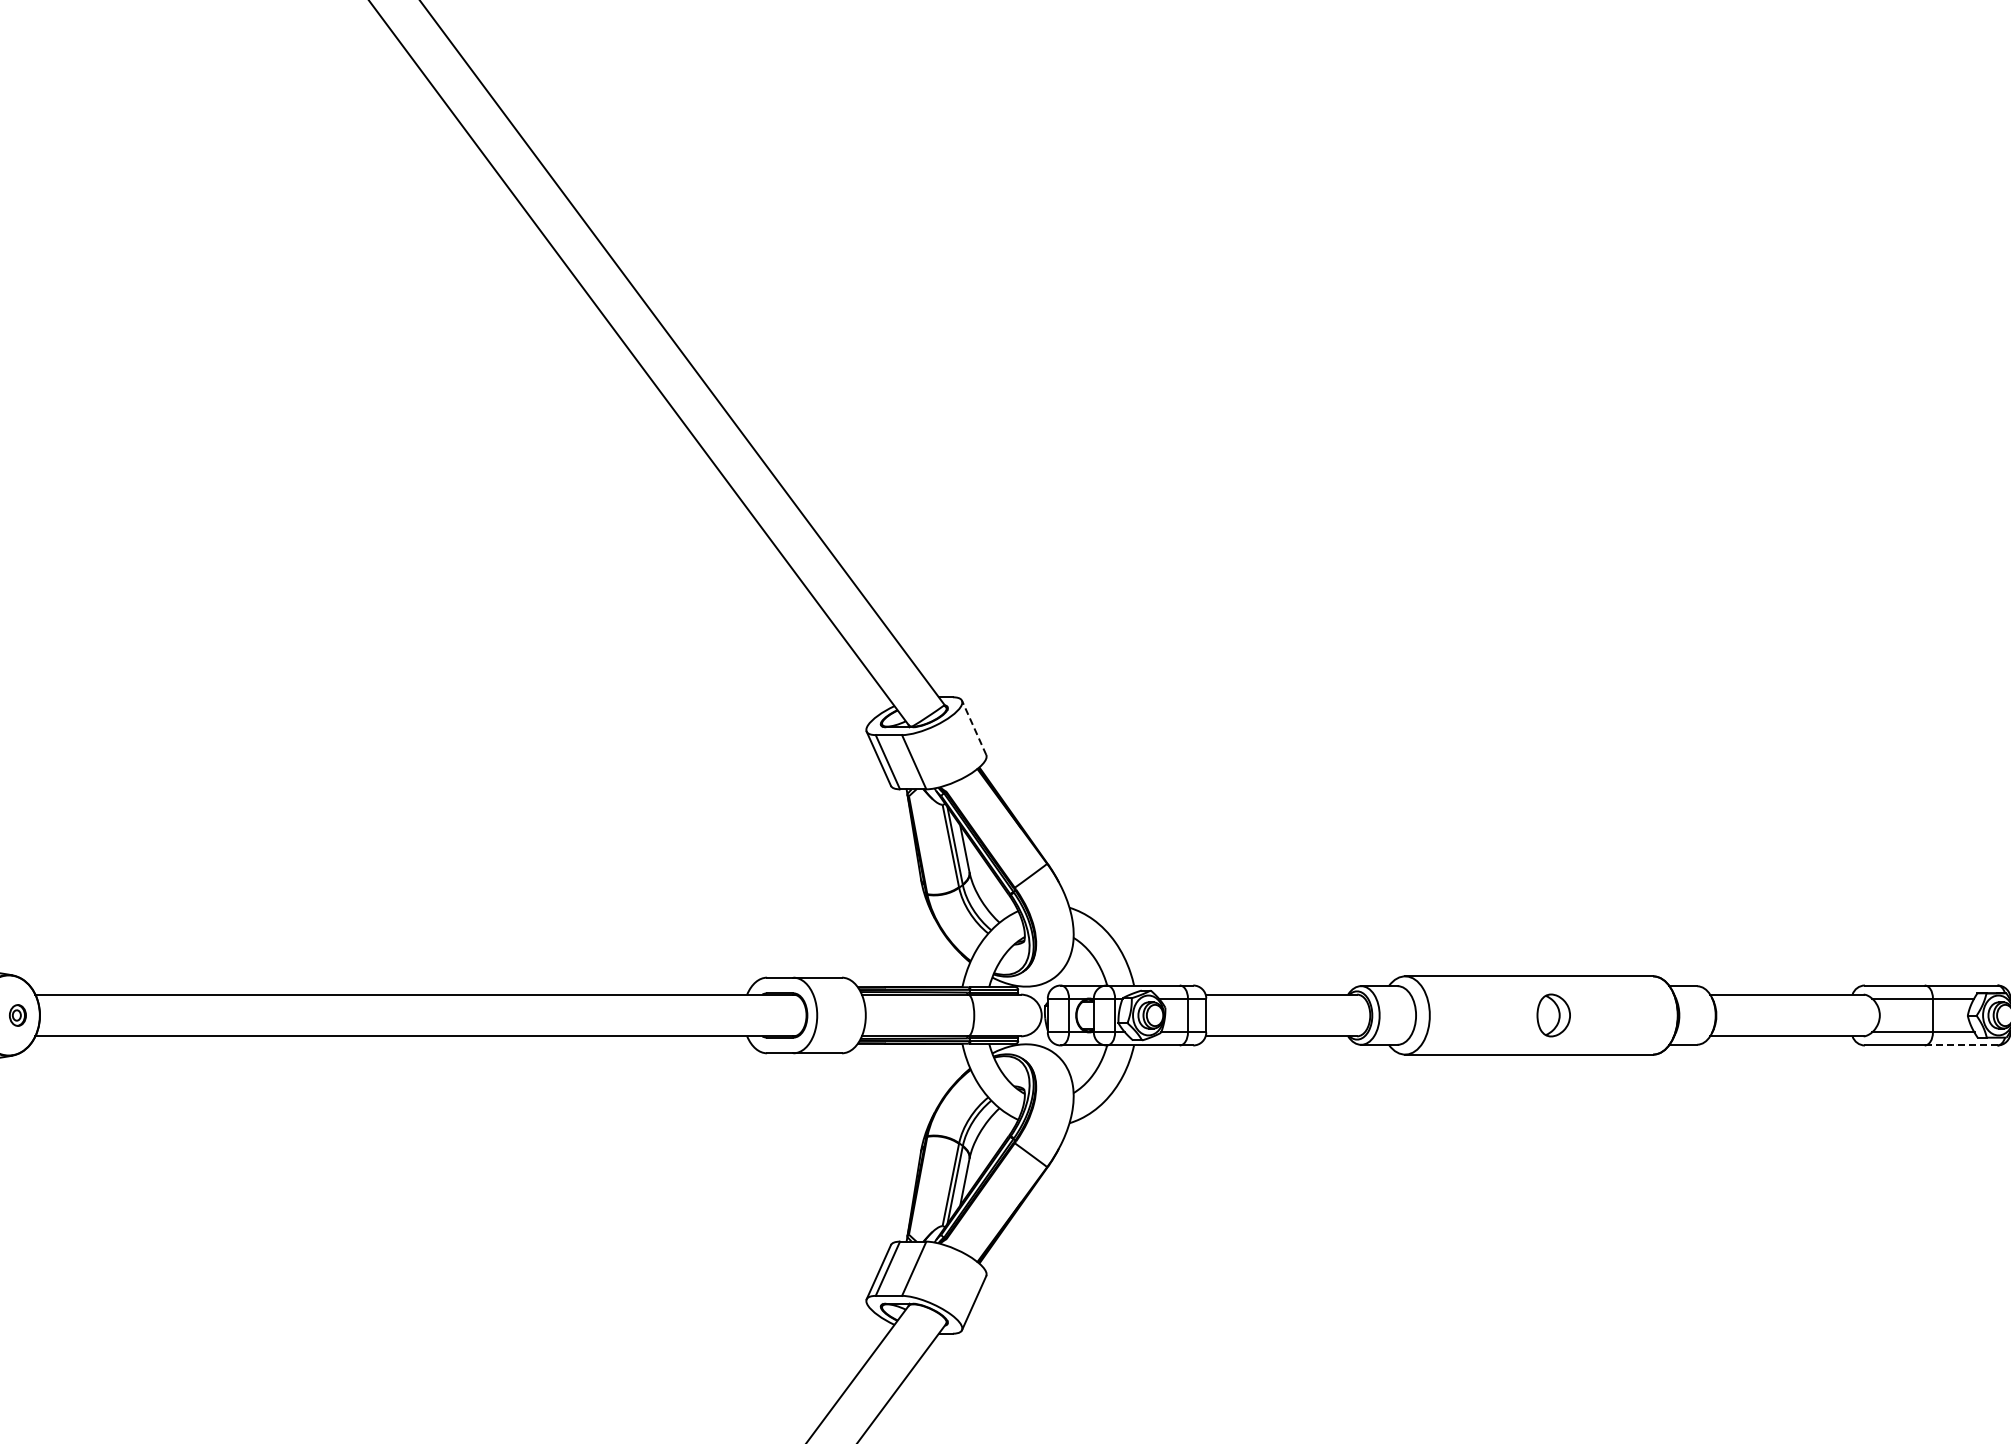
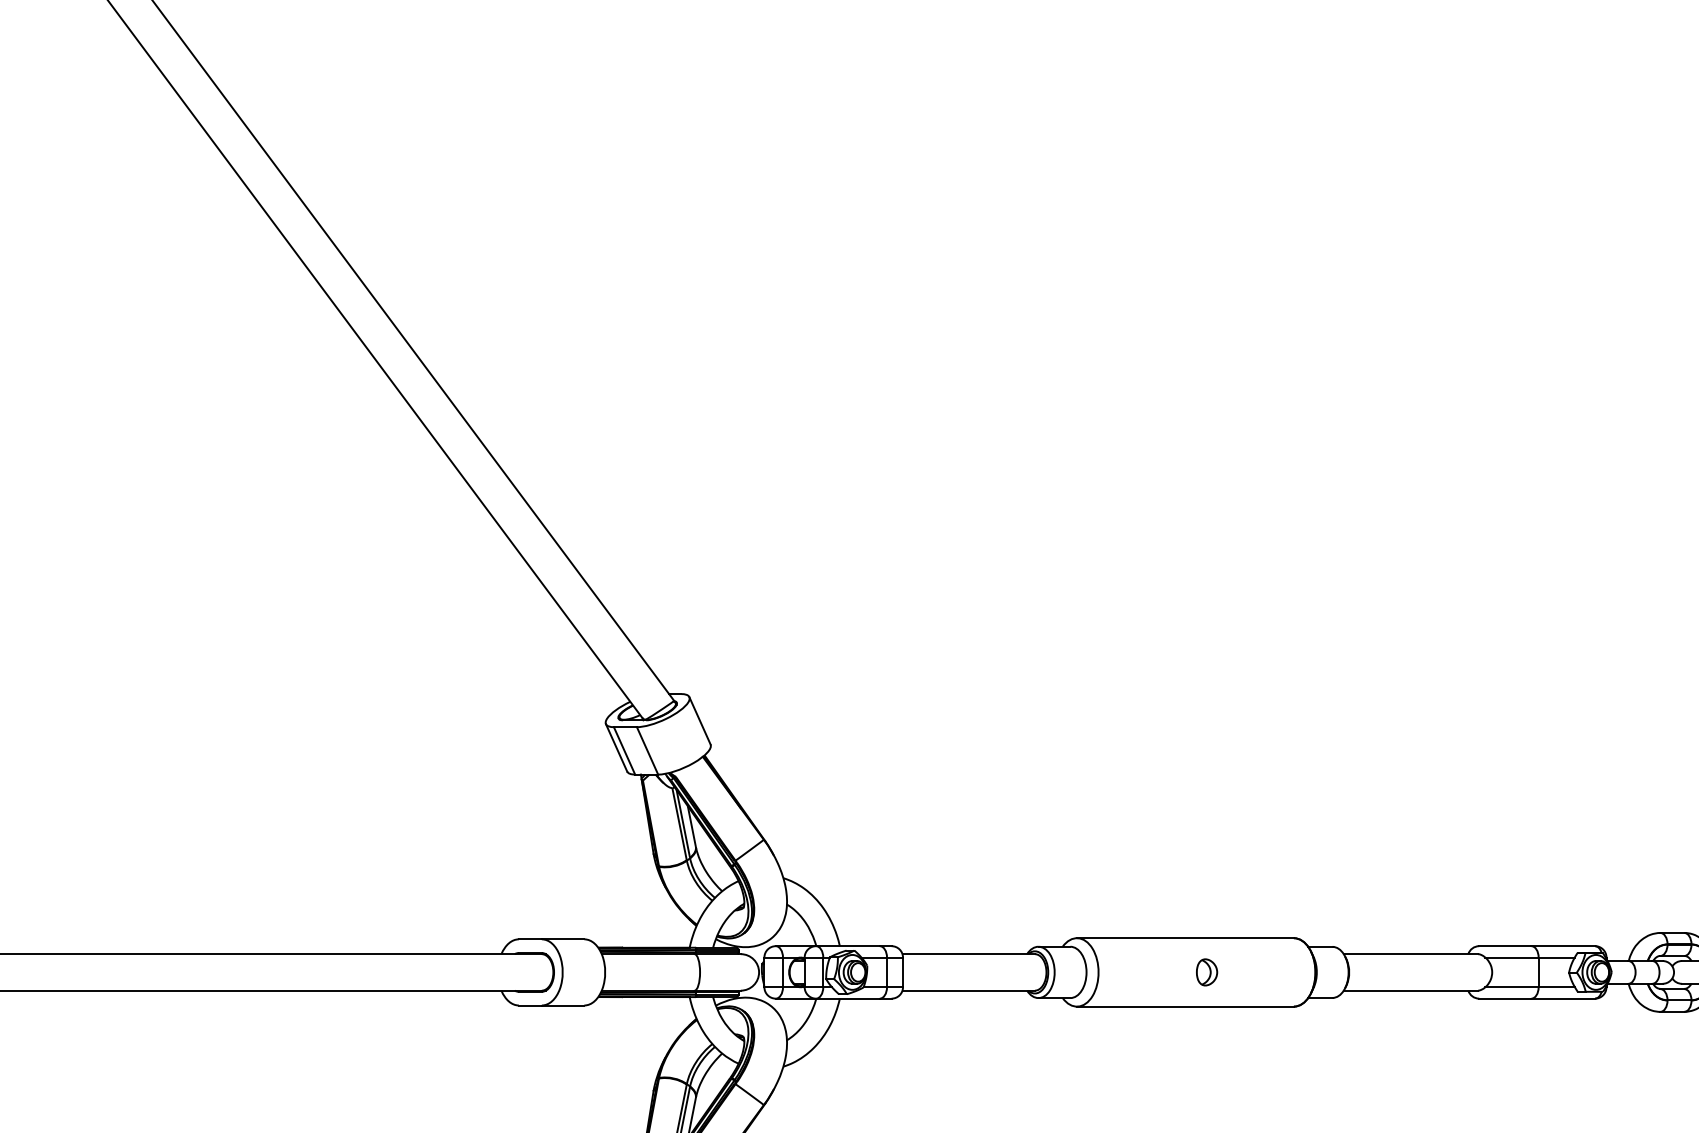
line: (974, 727) -> (700, 720), dashed -> solid
part: (1553, 1015) -> (1206, 972), size x0.71
line: (1960, 1045) -> (1562, 998), dashed -> solid

